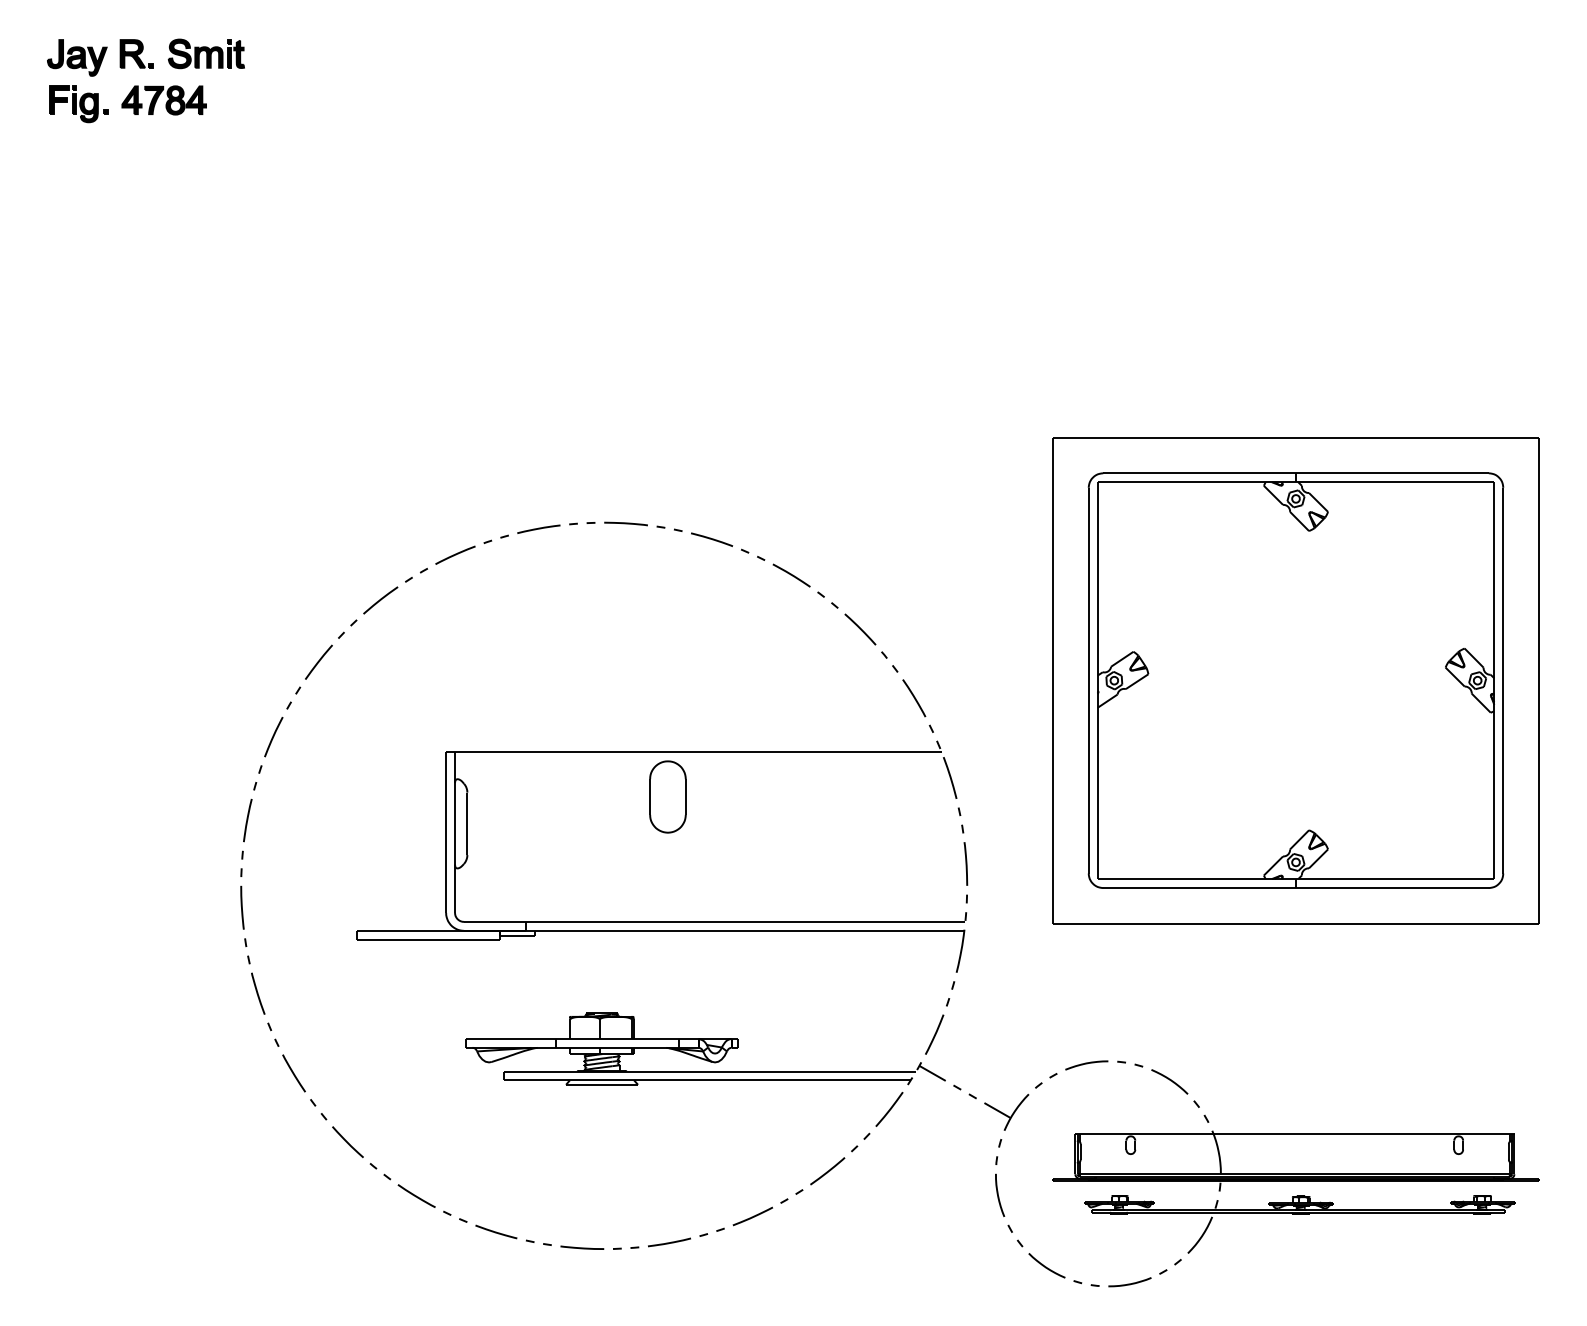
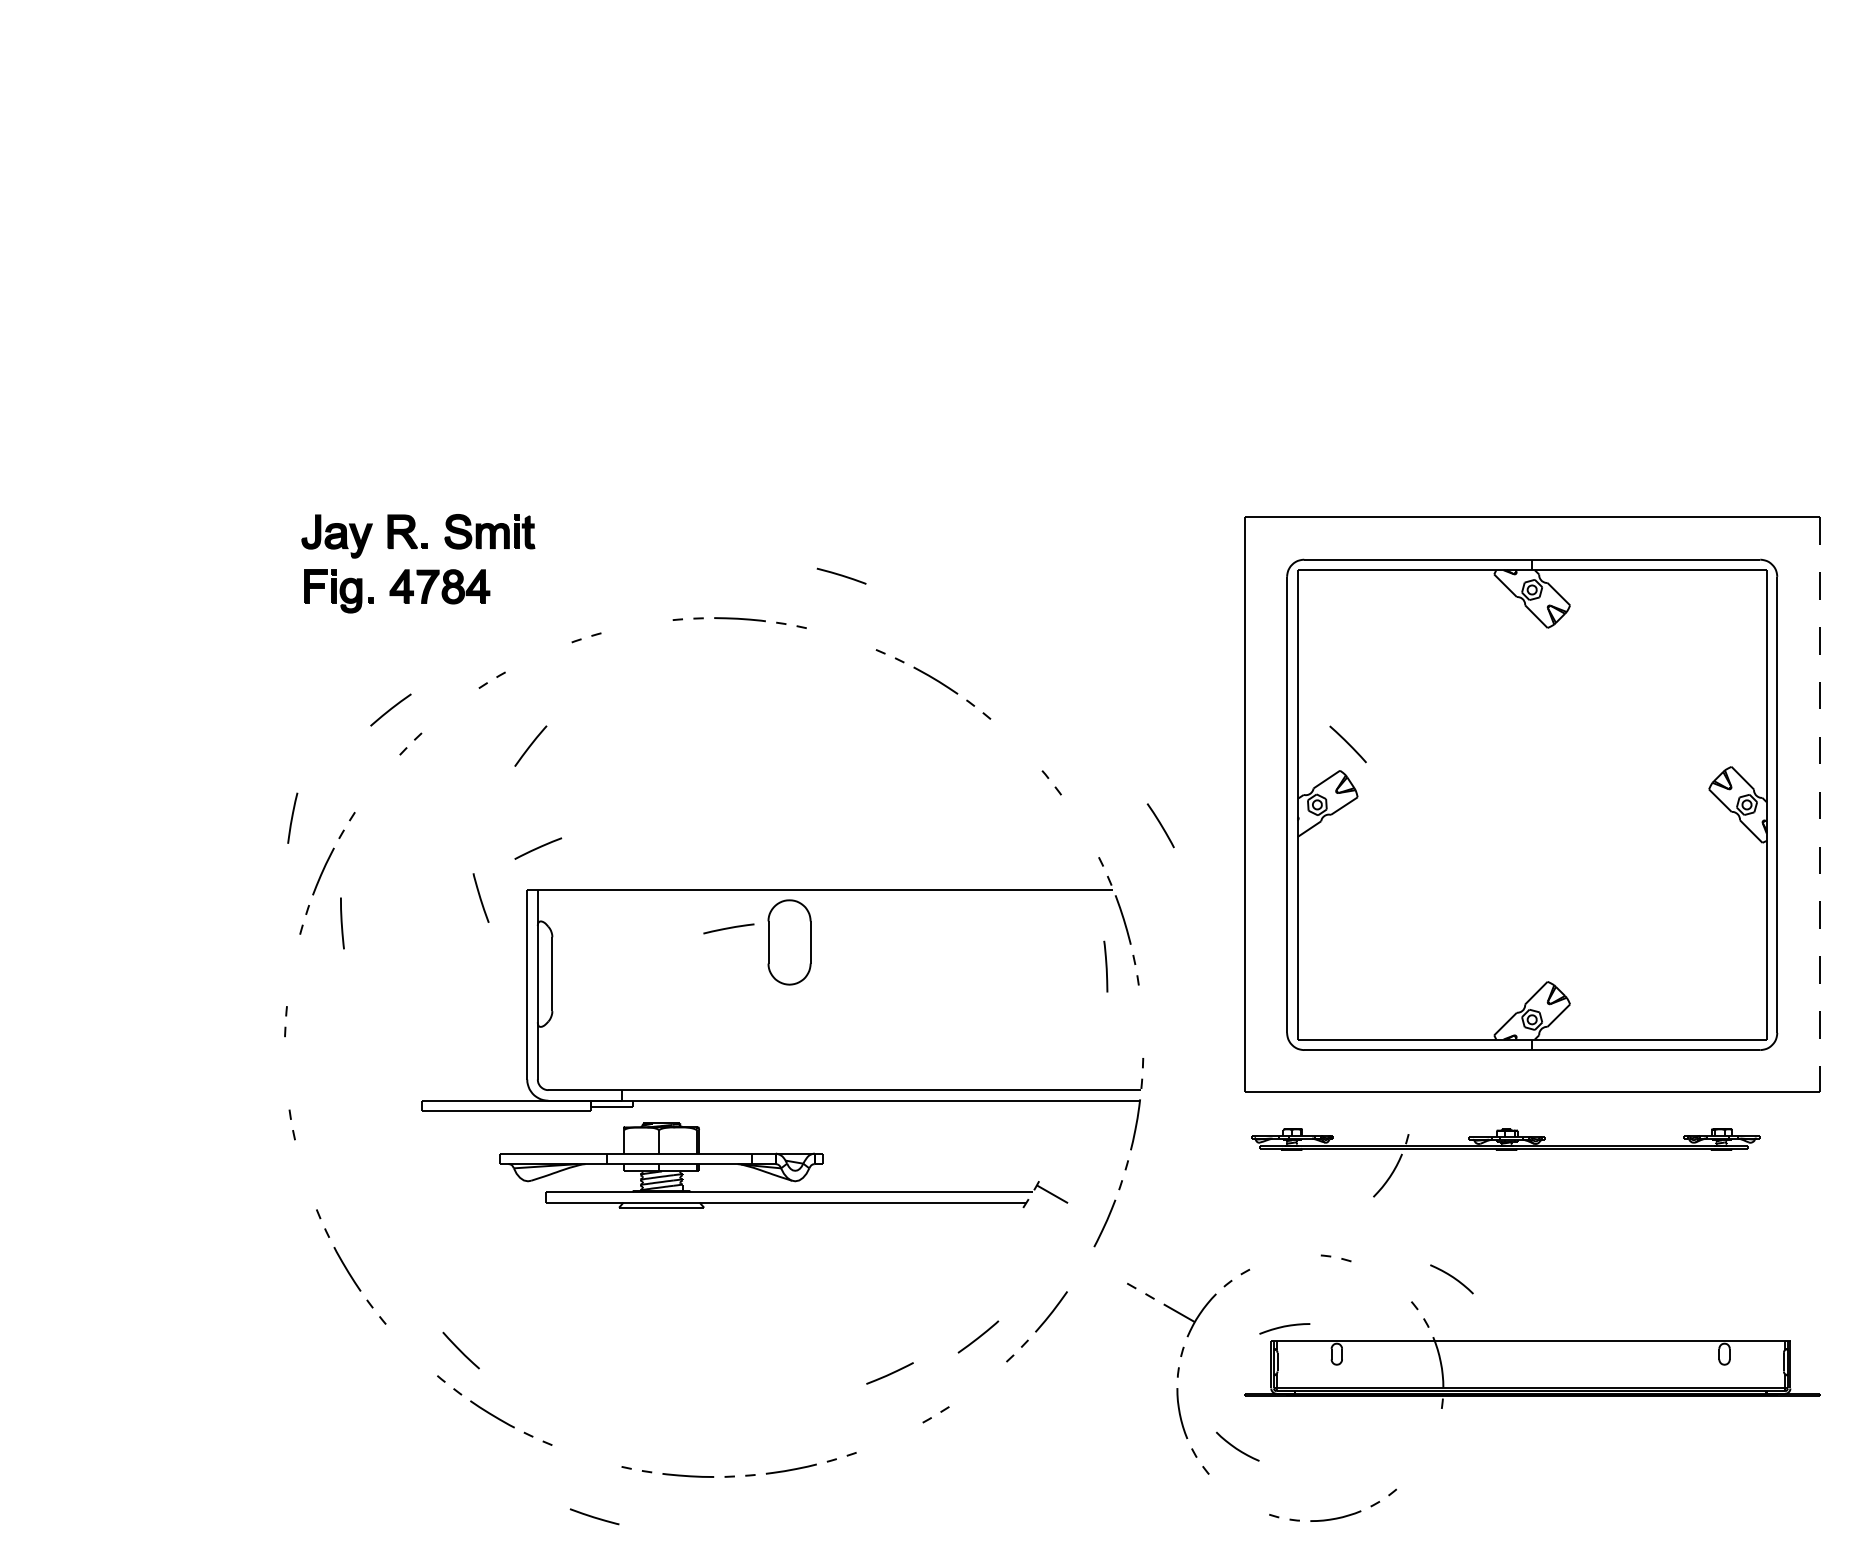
part: (146, 80) -> (418, 563), moved
line: (538, 528) -> (728, 928), moved
line: (711, 539) -> (841, 575), moved
line: (455, 555) -> (538, 848), moved
line: (380, 599) -> (390, 709), moved
line: (859, 629) -> (1347, 744), moved
line: (318, 661) -> (530, 745), moved
line: (1538, 681) -> (1819, 805), solid -> dashed
line: (914, 698) -> (1160, 825), moved
line: (247, 819) -> (292, 817), moved
line: (965, 863) -> (1105, 966), moved
line: (242, 907) -> (342, 923), moved
line: (257, 993) -> (480, 897), moved
part: (705, 1049) -> (783, 1165), moved
curve: (1086, 1064) -> (1284, 1327), moved
curve: (1169, 1080) -> (1451, 1277), moved
line: (347, 1142) -> (460, 1350), moved
line: (827, 1170) -> (978, 1336), moved
part: (1299, 1213) -> (1505, 1150), moved
line: (752, 1216) -> (889, 1373), moved
line: (496, 1231) -> (594, 1516), moved
curve: (1045, 1266) -> (1236, 1447), moved

